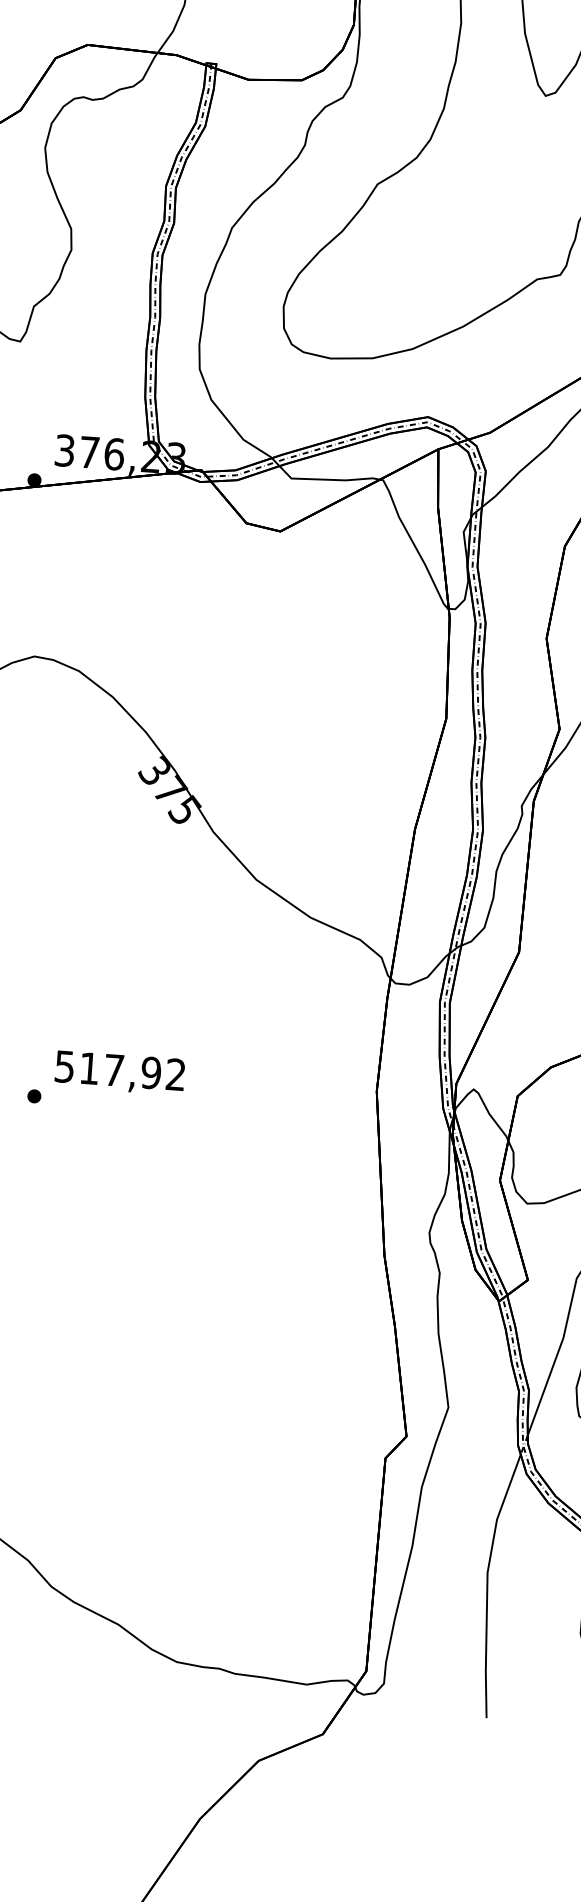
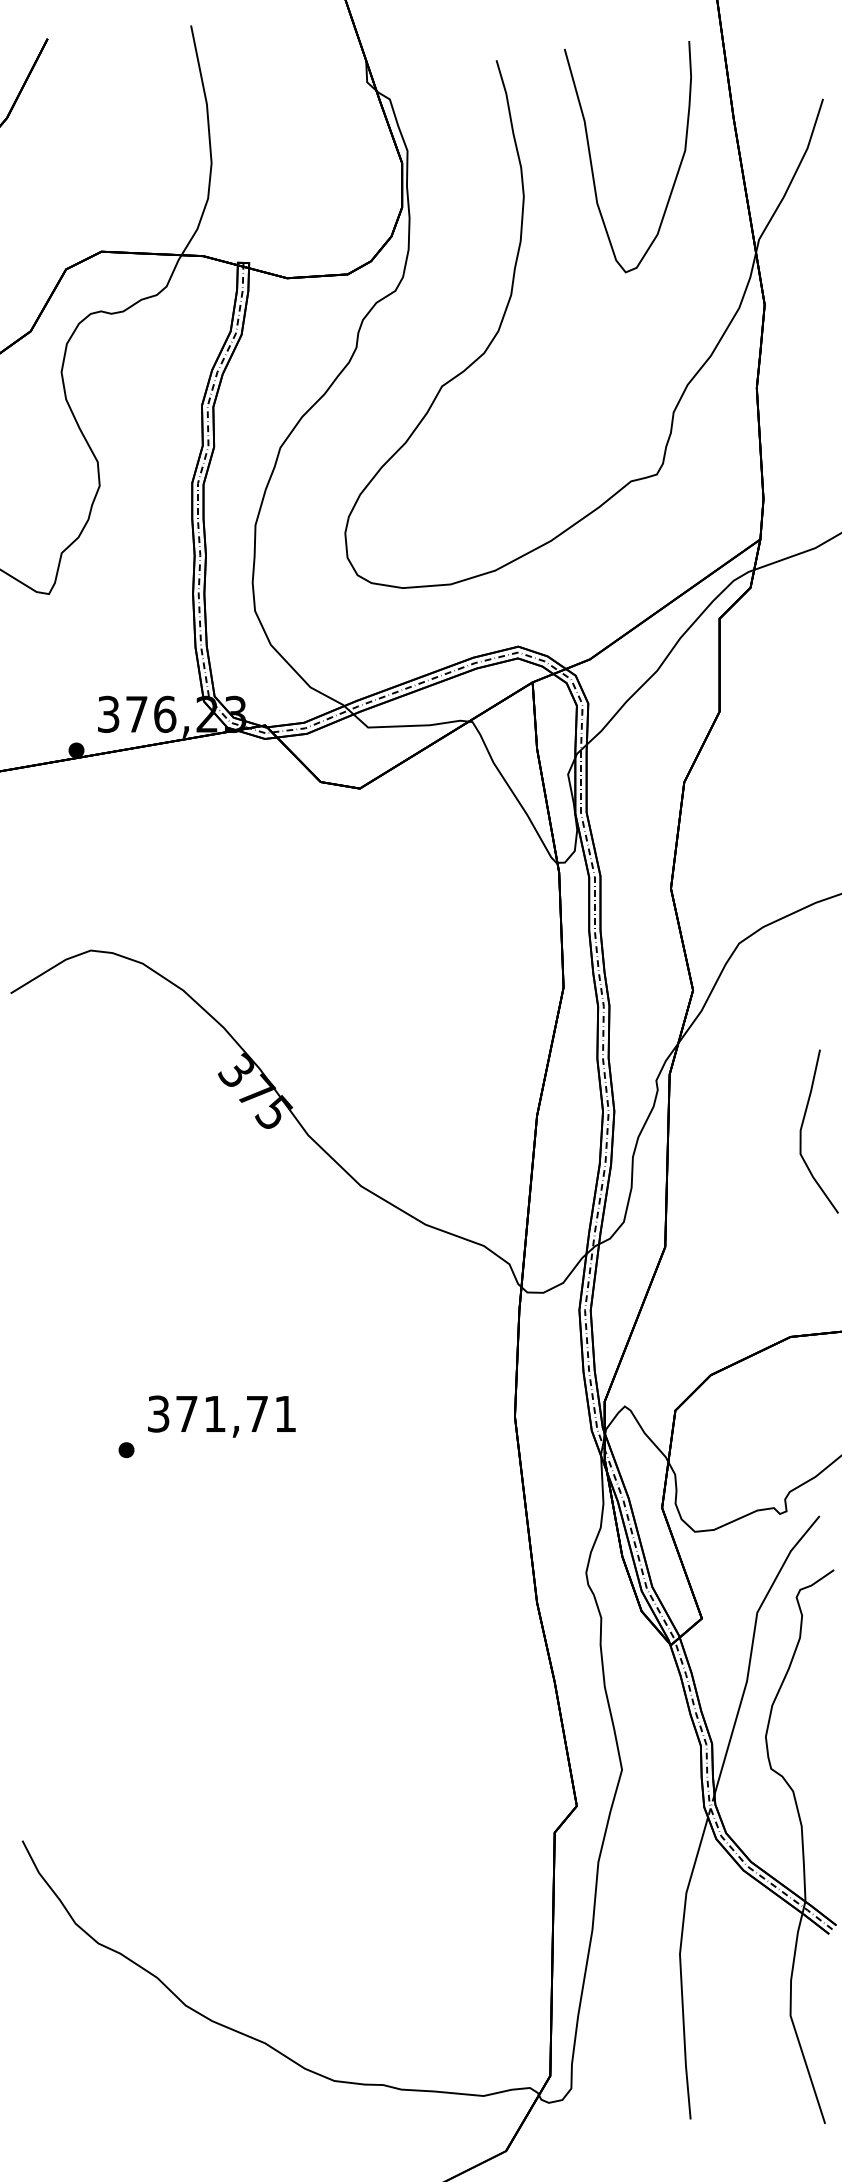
text: (119, 1070) -> (221, 1413), 517,92 -> 371,71

